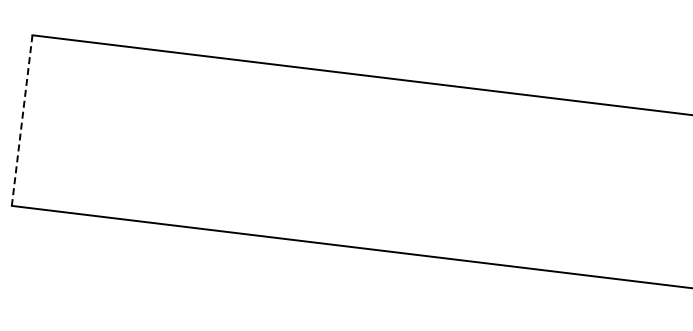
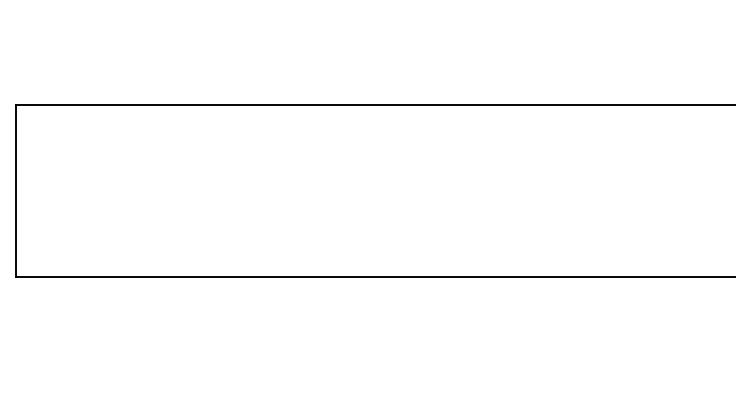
line: (21, 121) -> (15, 191), dashed -> solid

